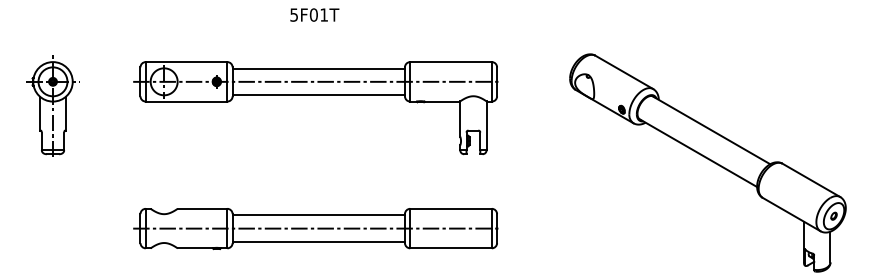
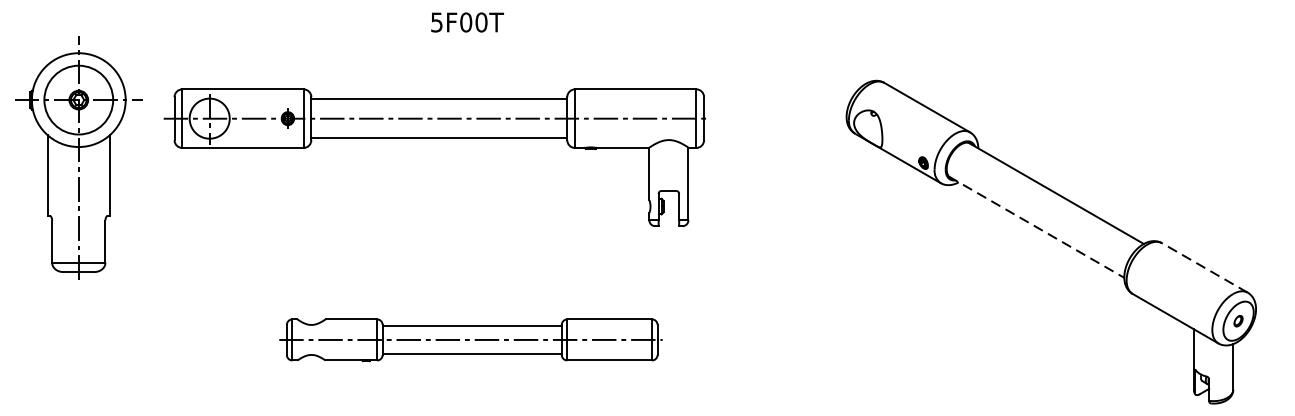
text: (324, 14) -> (481, 21), 5F01T -> 5F00T
part: (315, 95) -> (434, 138), moved
part: (52, 105) -> (78, 156), size x1.6
line: (698, 153) -> (1037, 228), solid -> dashed
line: (810, 180) -> (1203, 268), solid -> dashed
part: (315, 229) -> (468, 340), size x0.7

